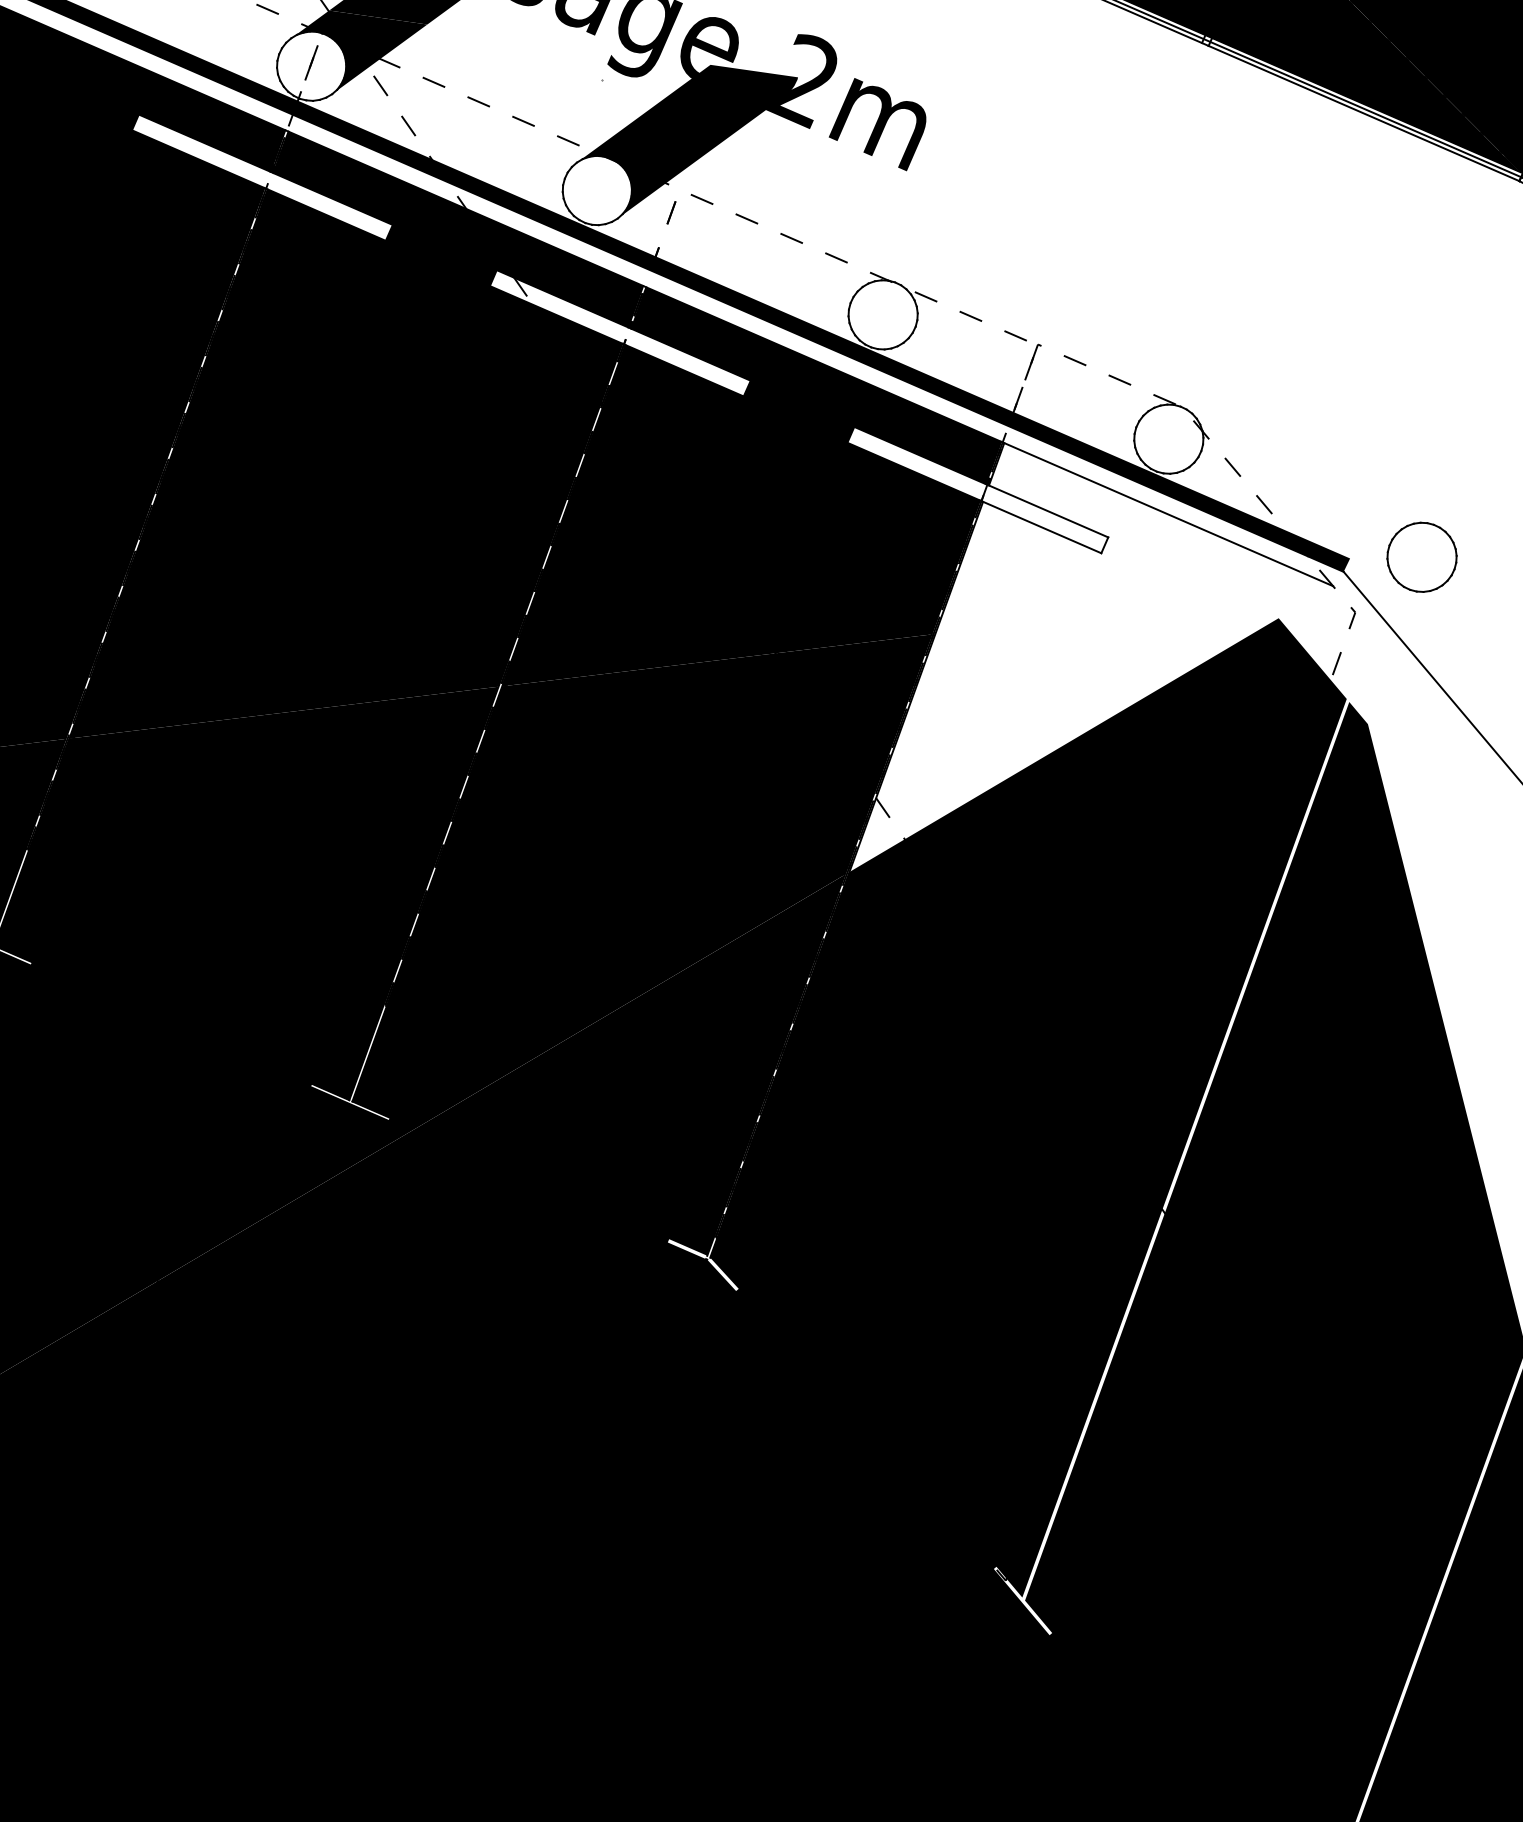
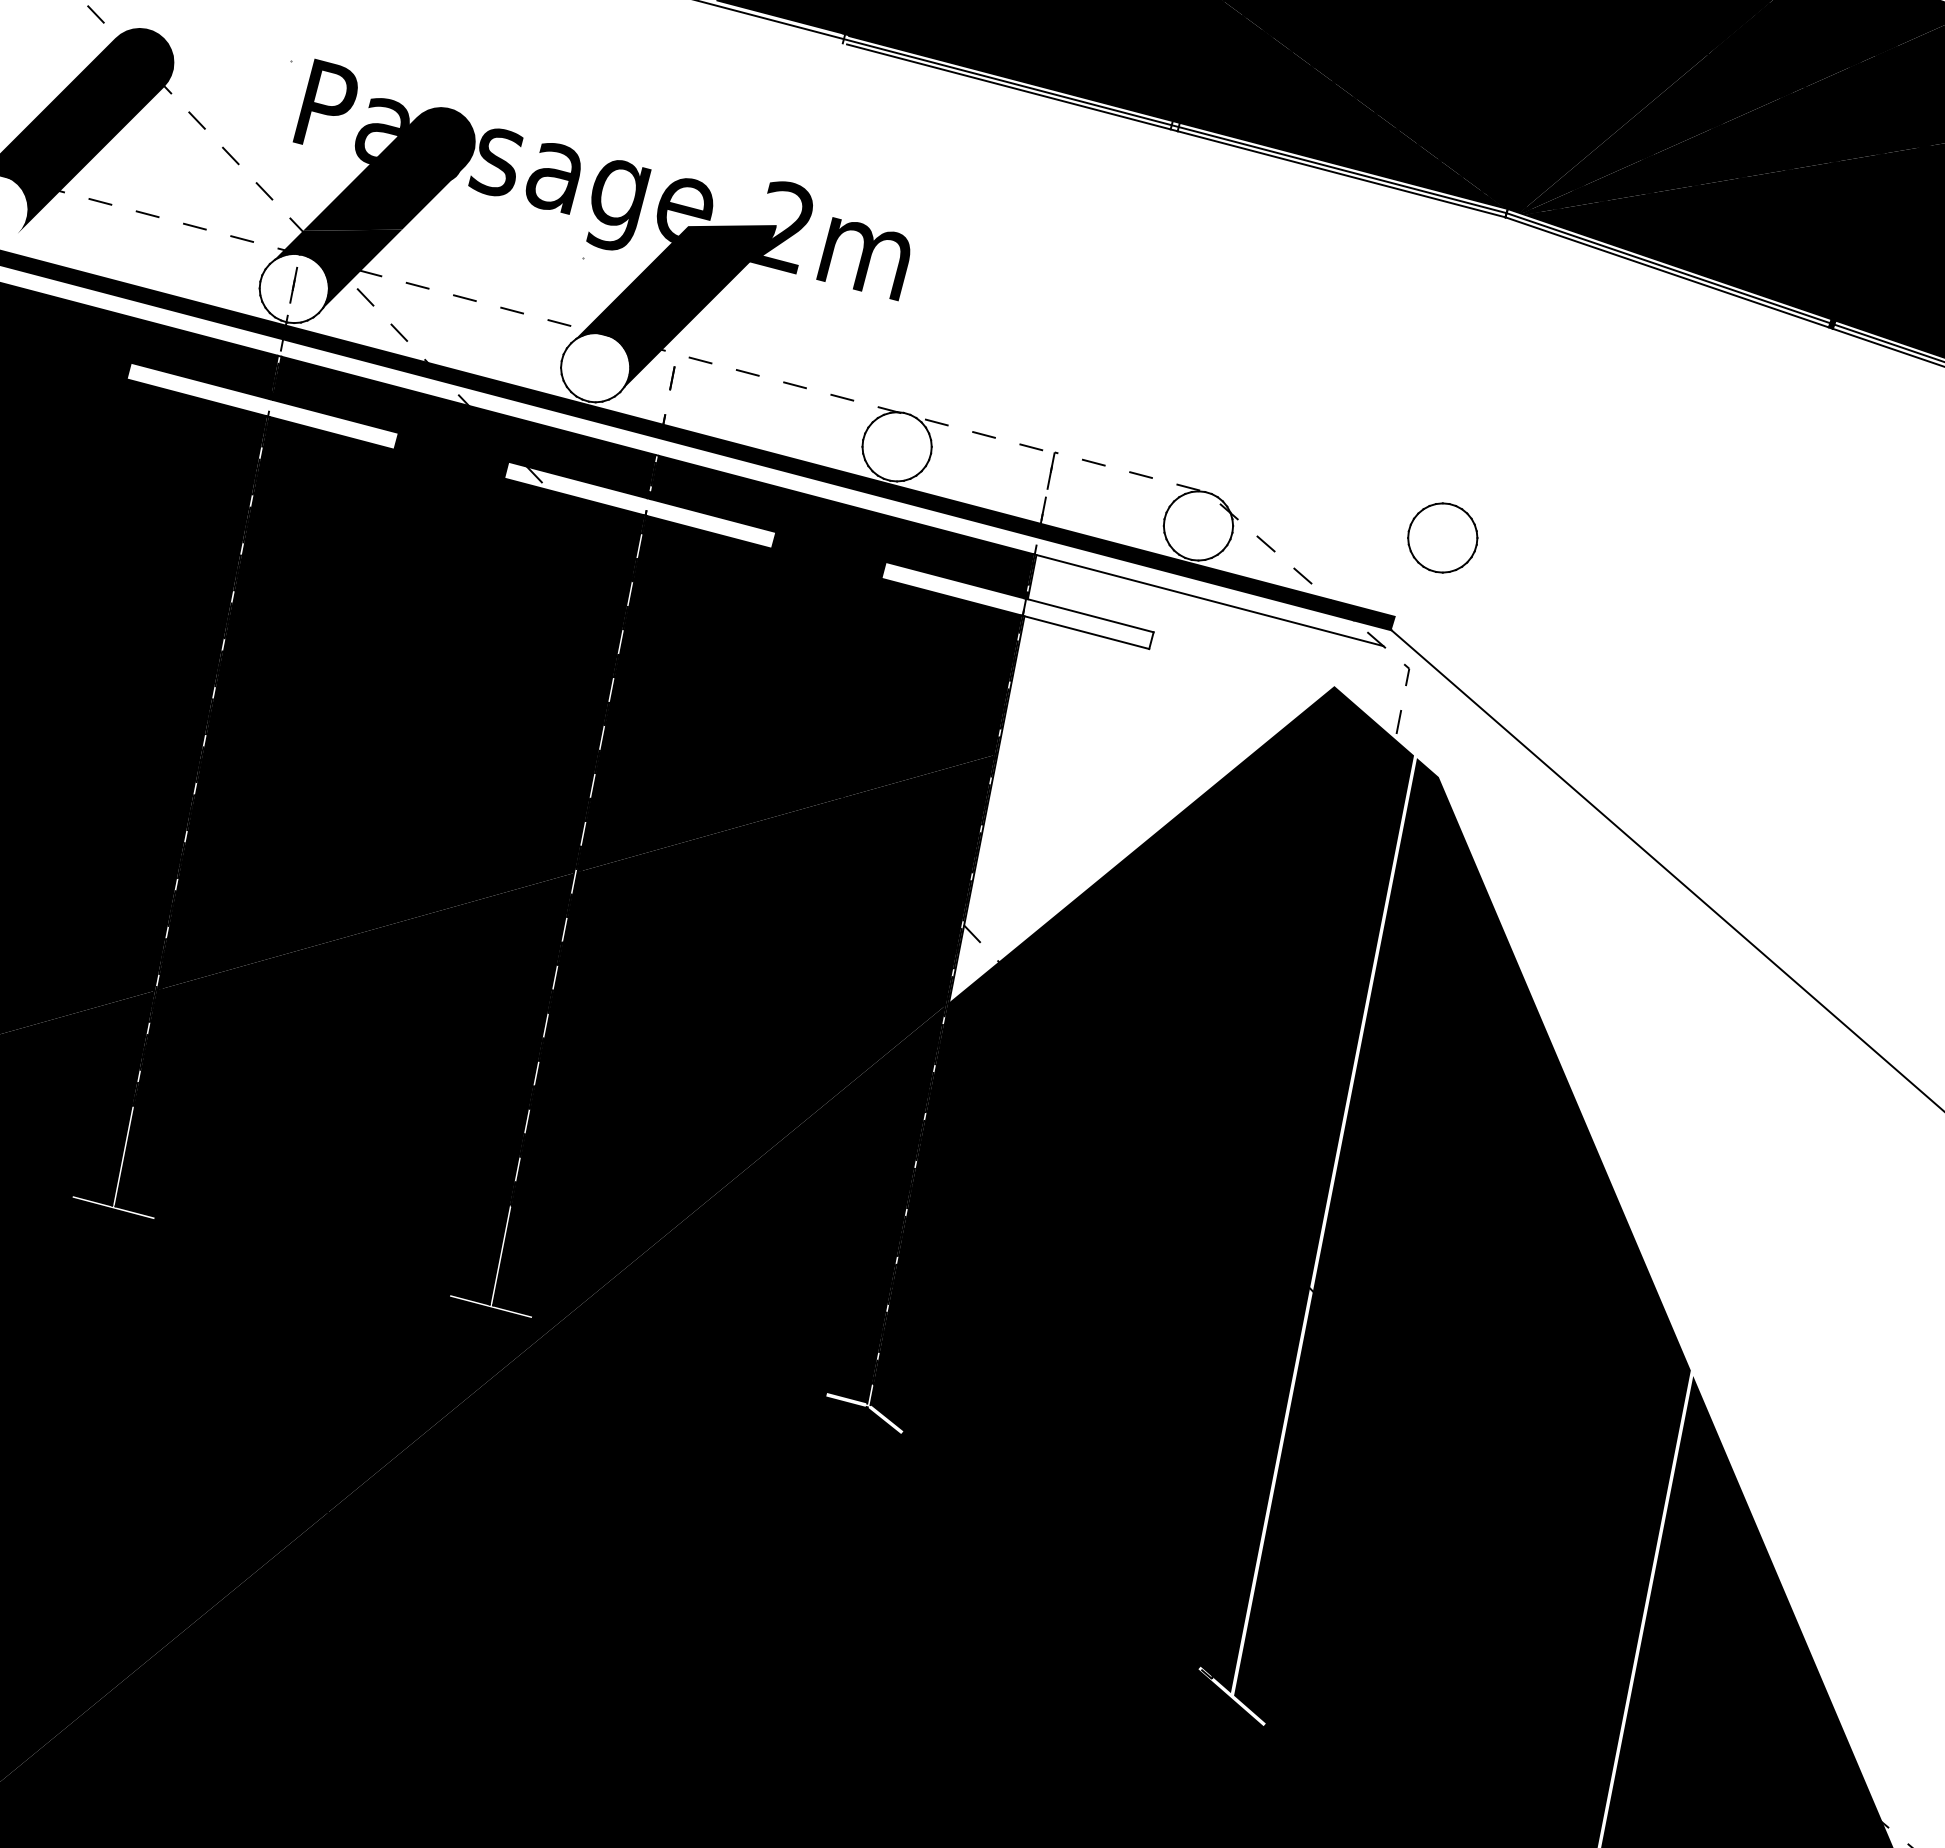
part: (1421, 556) -> (1442, 537), moved

